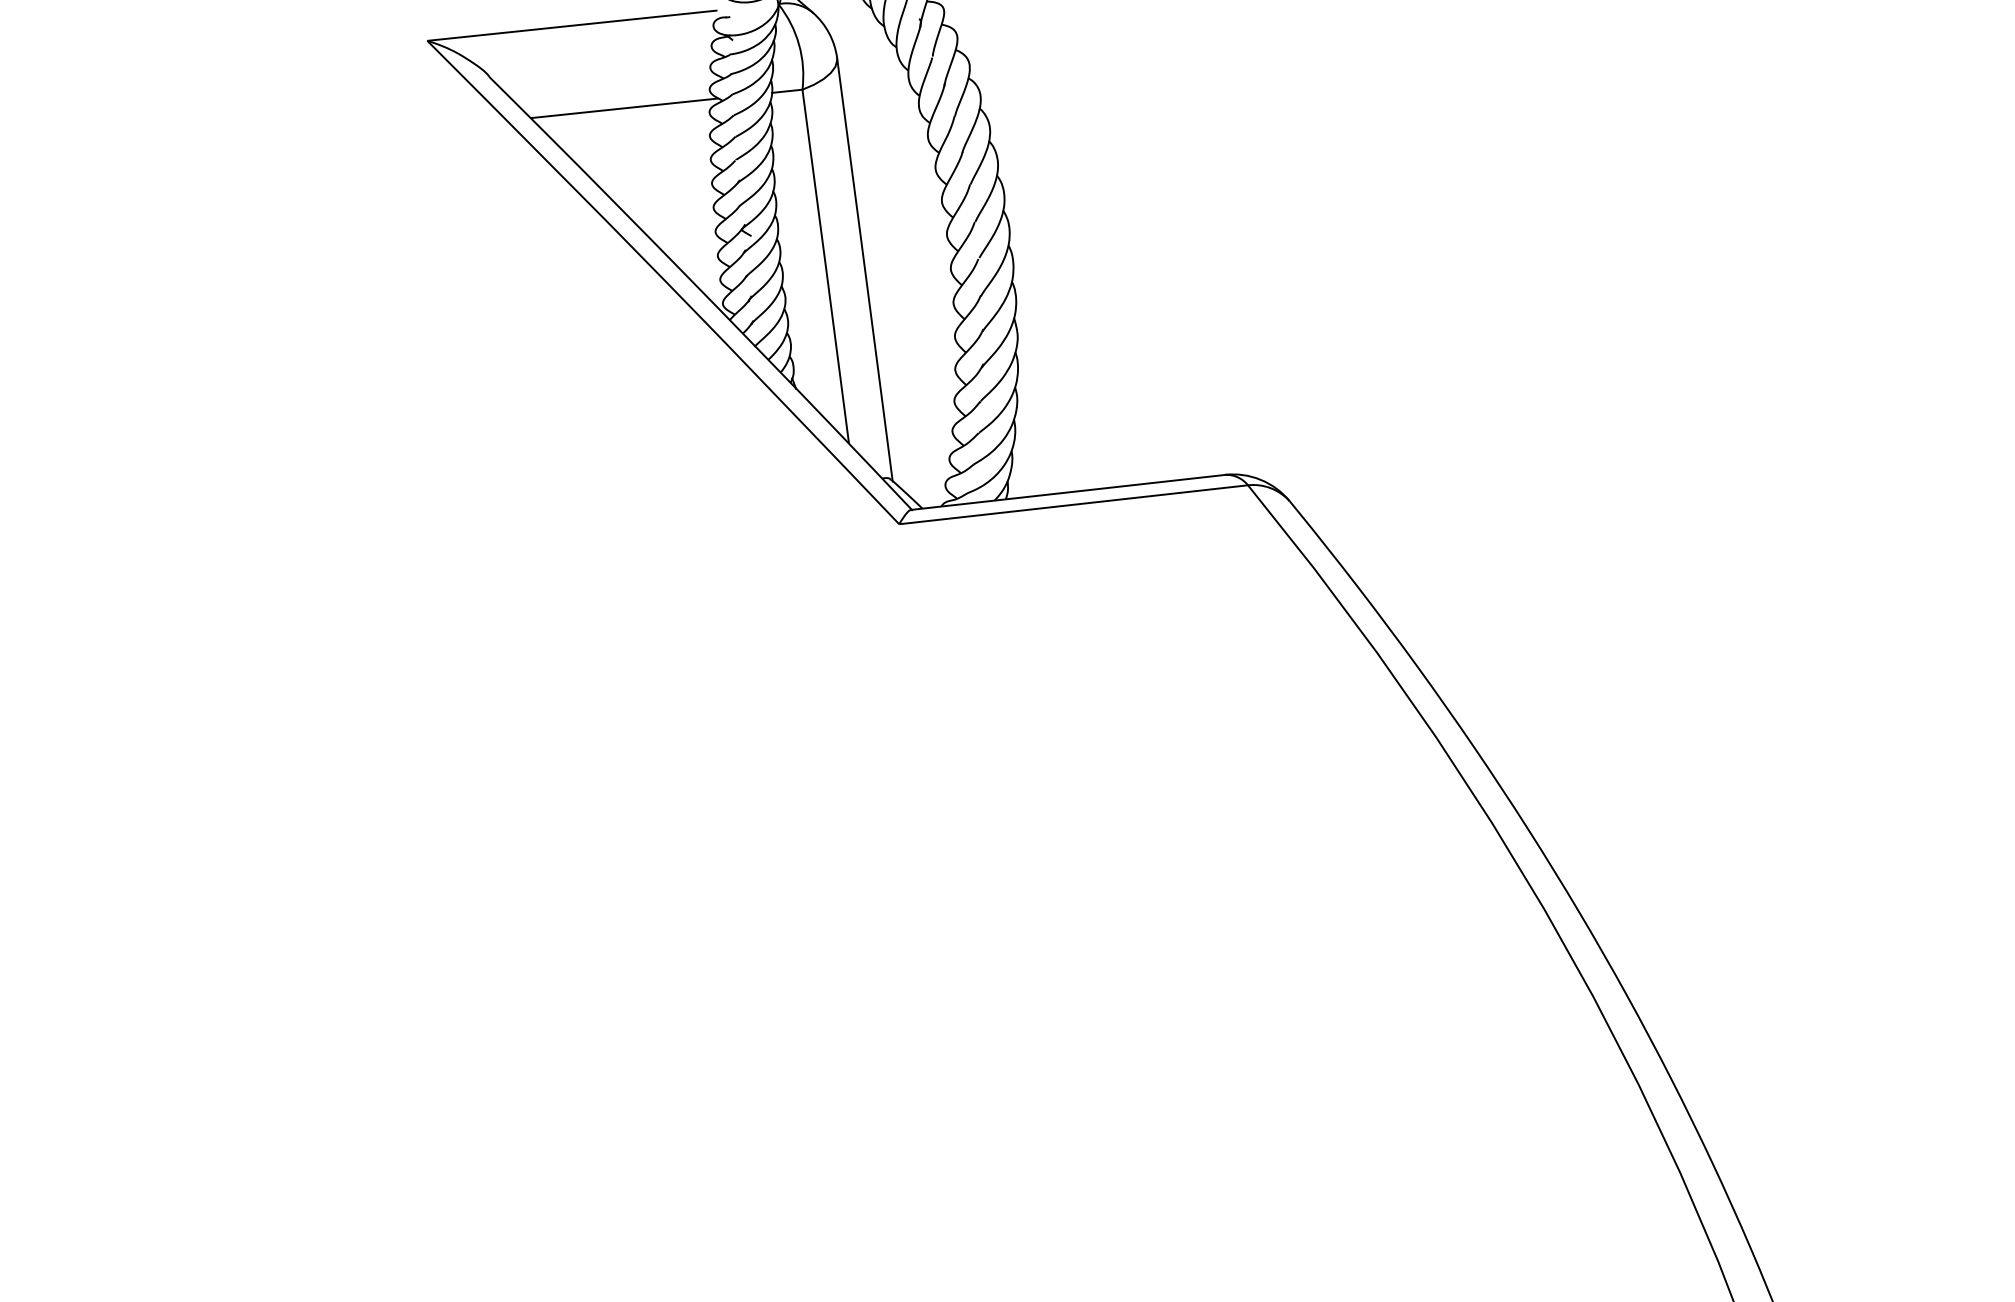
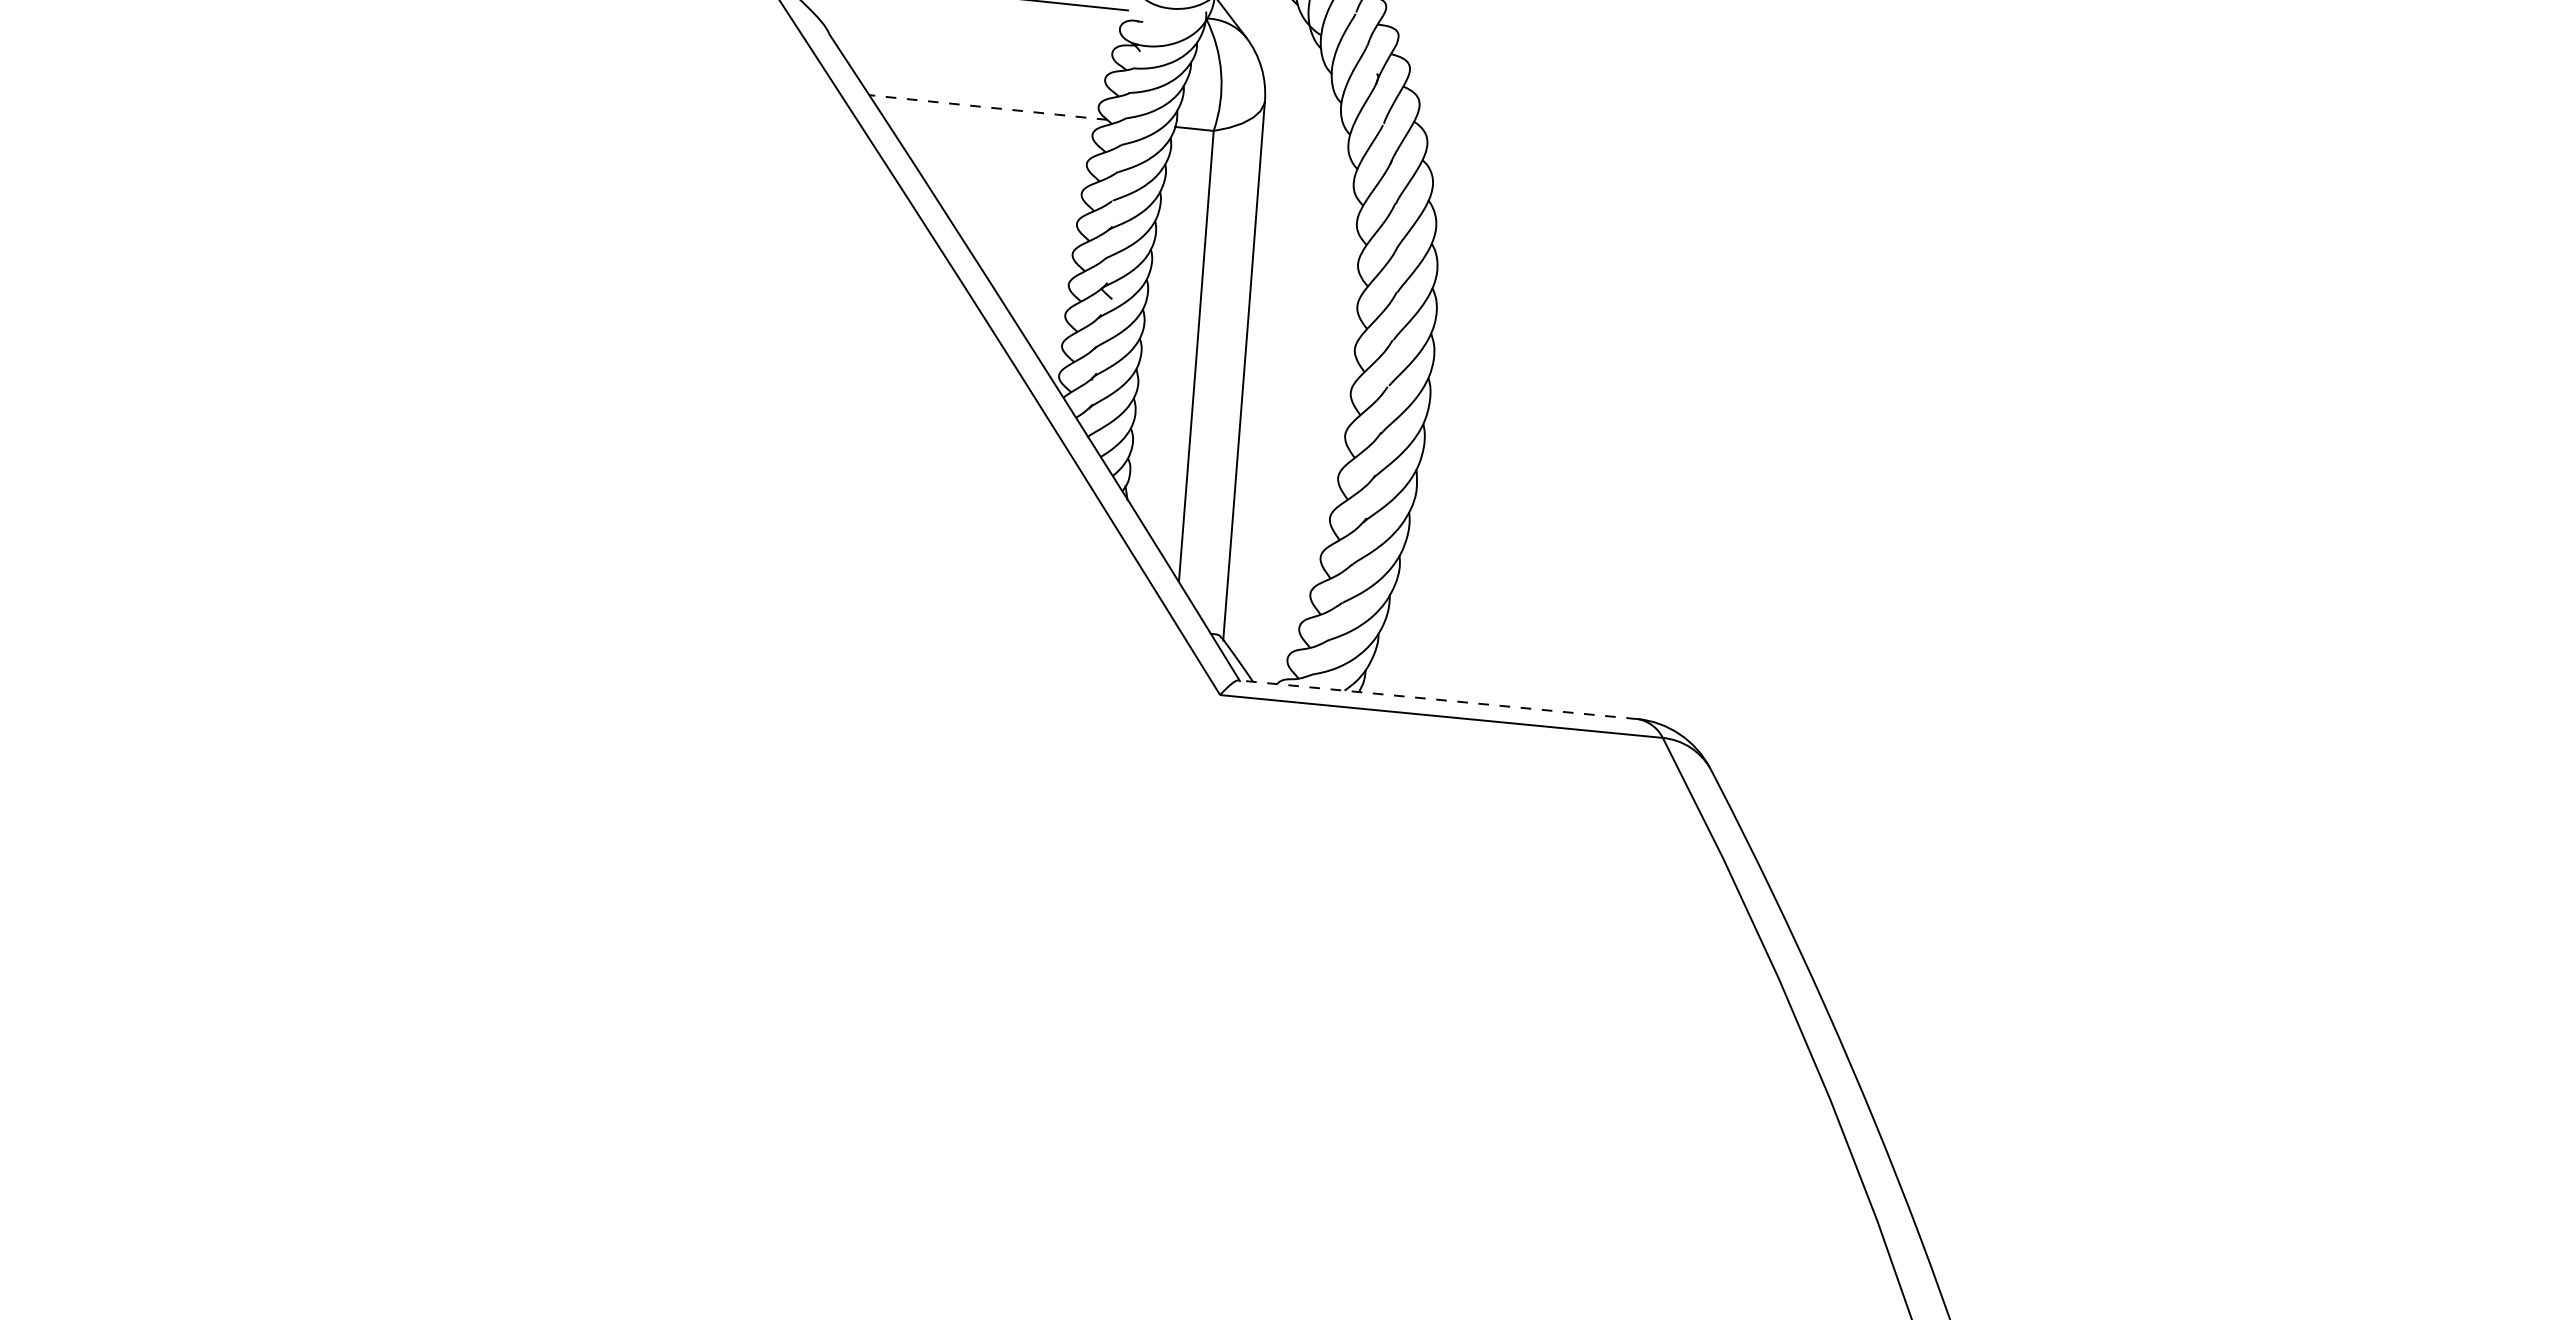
line: (624, 108) -> (988, 107), solid -> dashed
line: (1068, 492) -> (1438, 699), solid -> dashed

